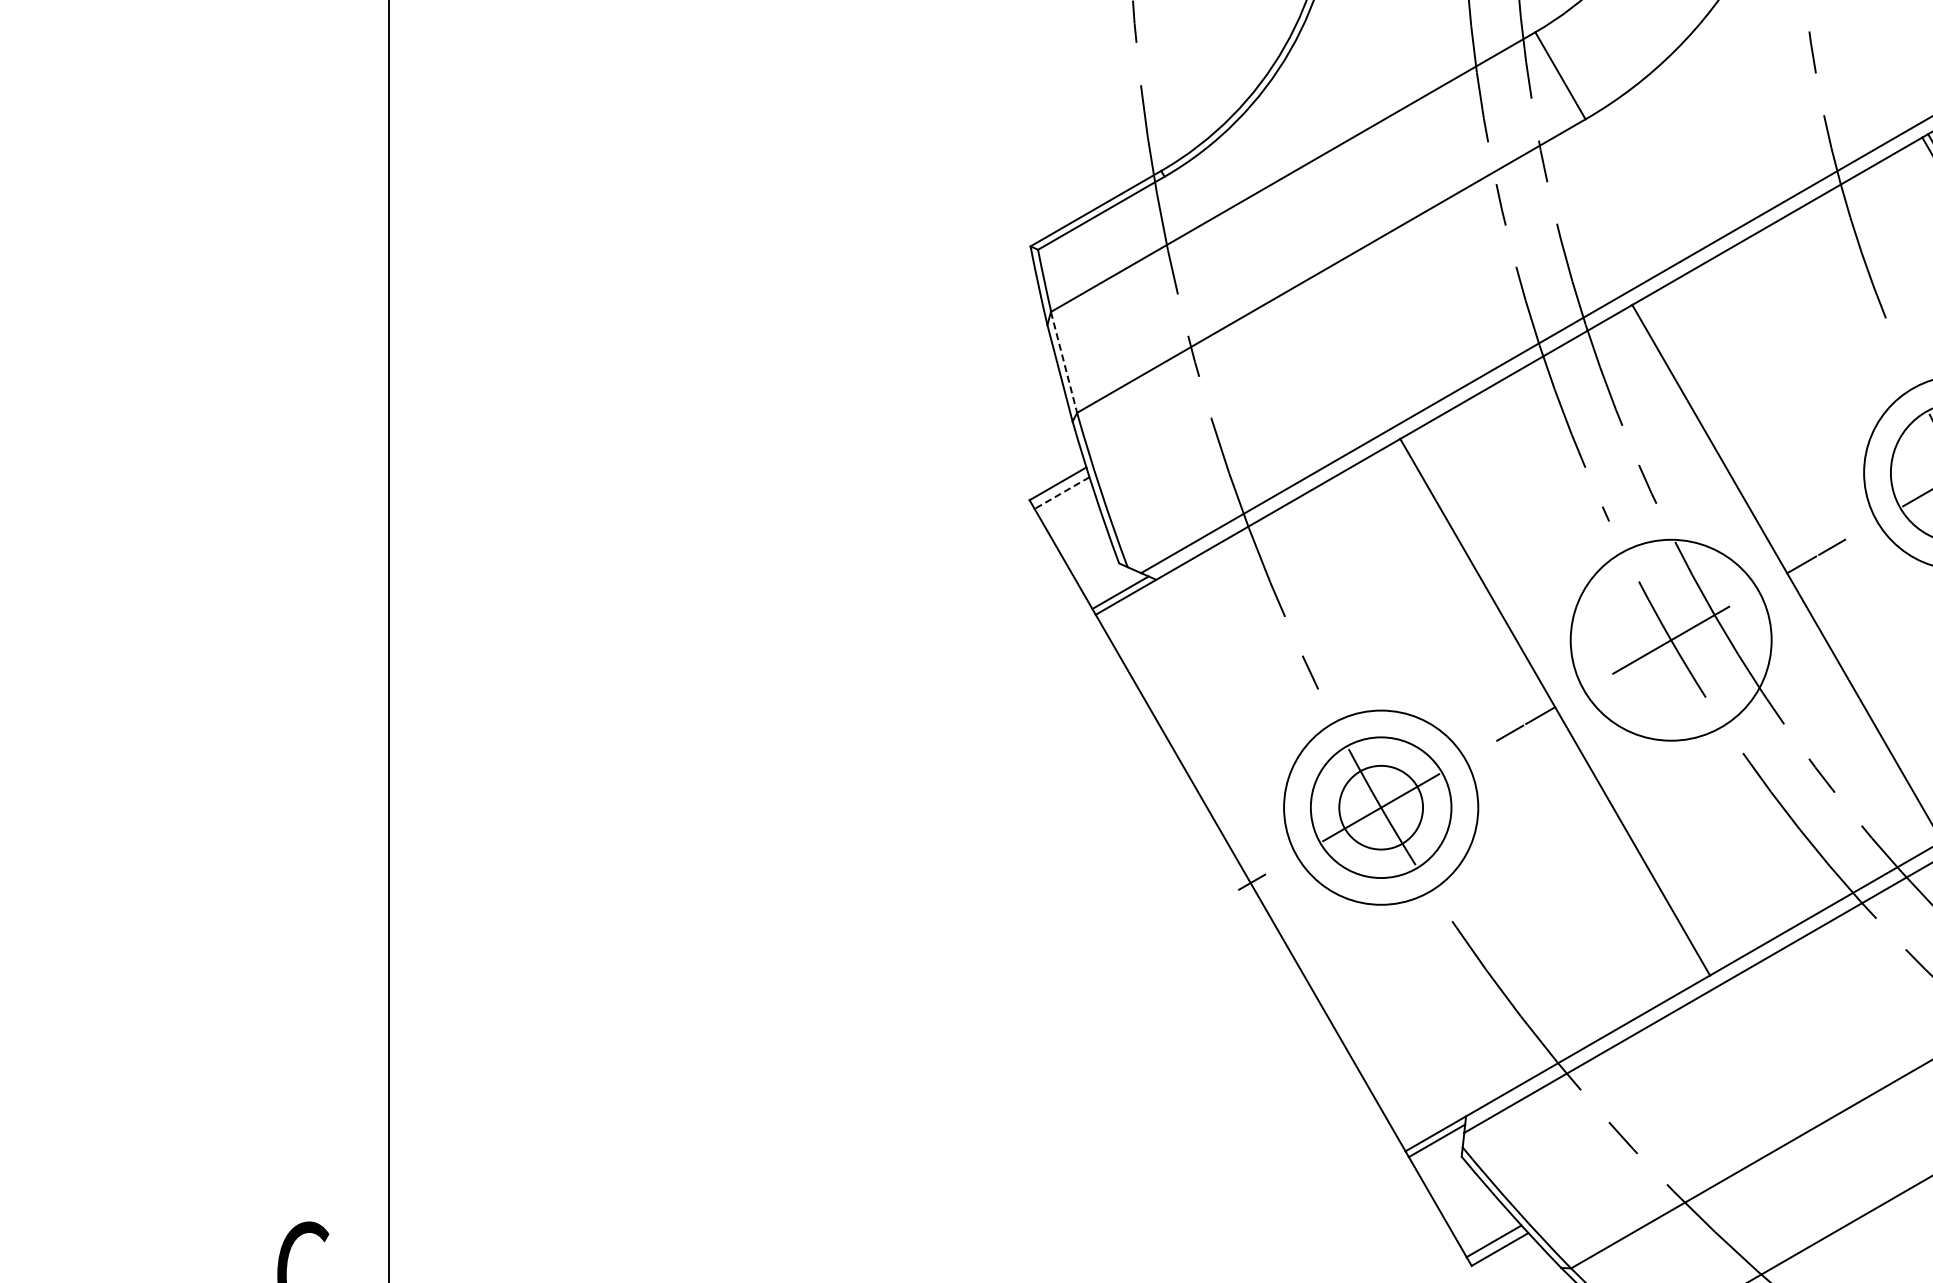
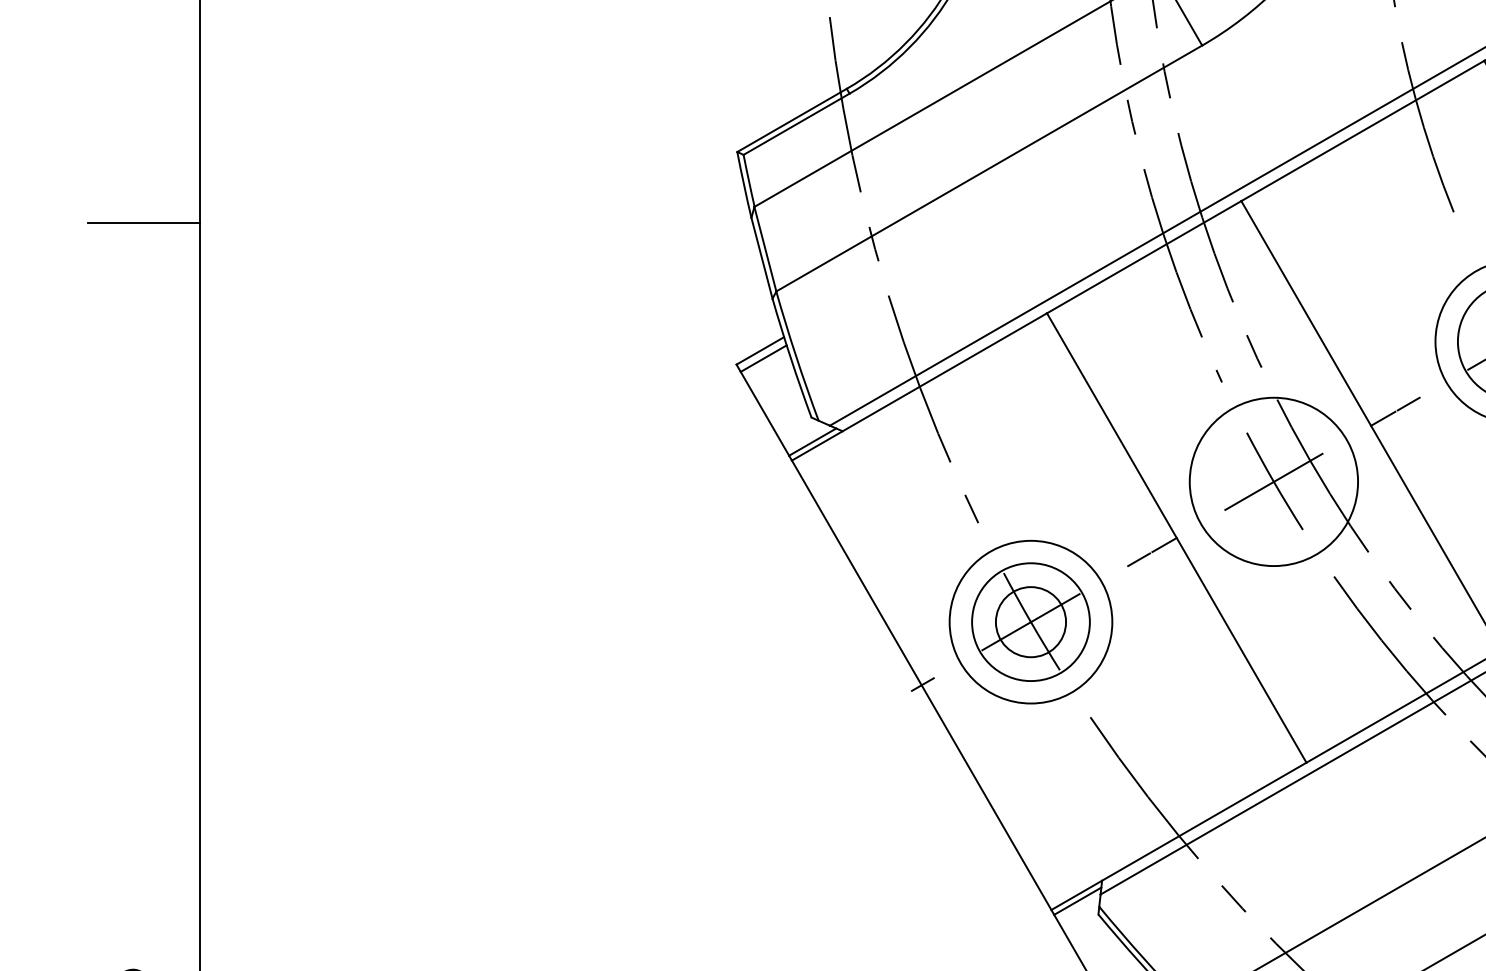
line: (321, 331) -> (143, 223), added
line: (1064, 362) -> (765, 249), dashed -> solid
line: (1062, 493) -> (764, 358), dashed -> solid

